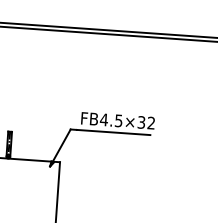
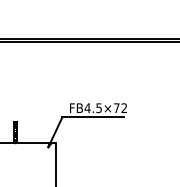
text: (141, 122) -> (116, 108), FB4.5×32 -> FB4.5×72

